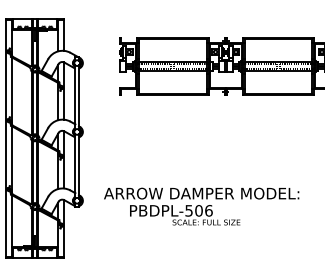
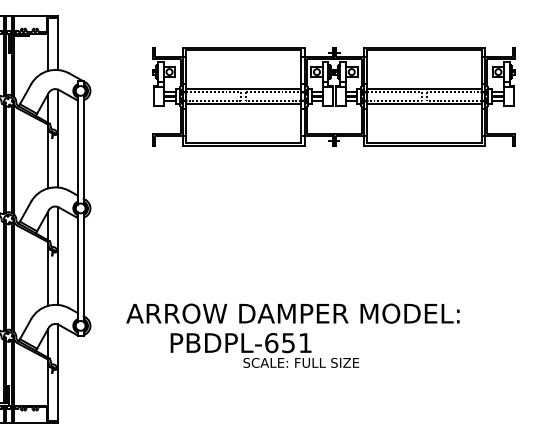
text: (198, 210) -> (287, 342), PBDPL-506 -> PBDPL-651

